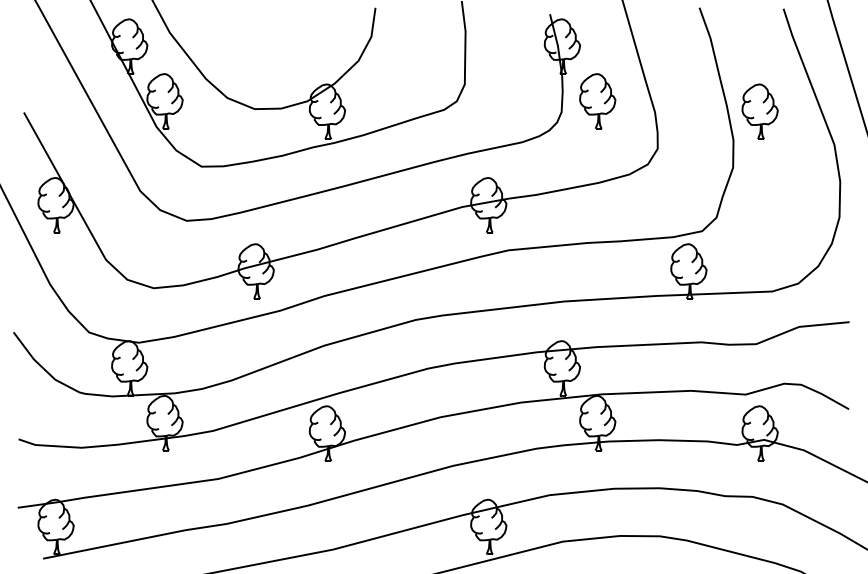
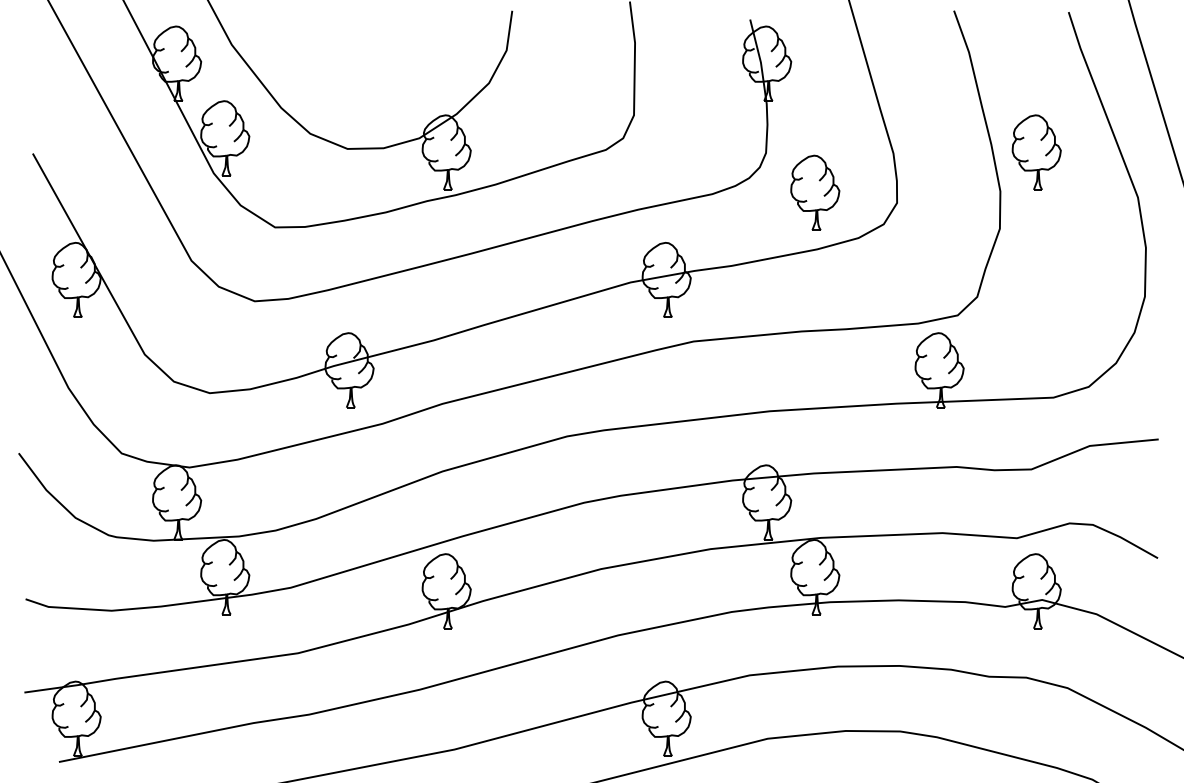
part: (597, 101) -> (814, 193), moved

